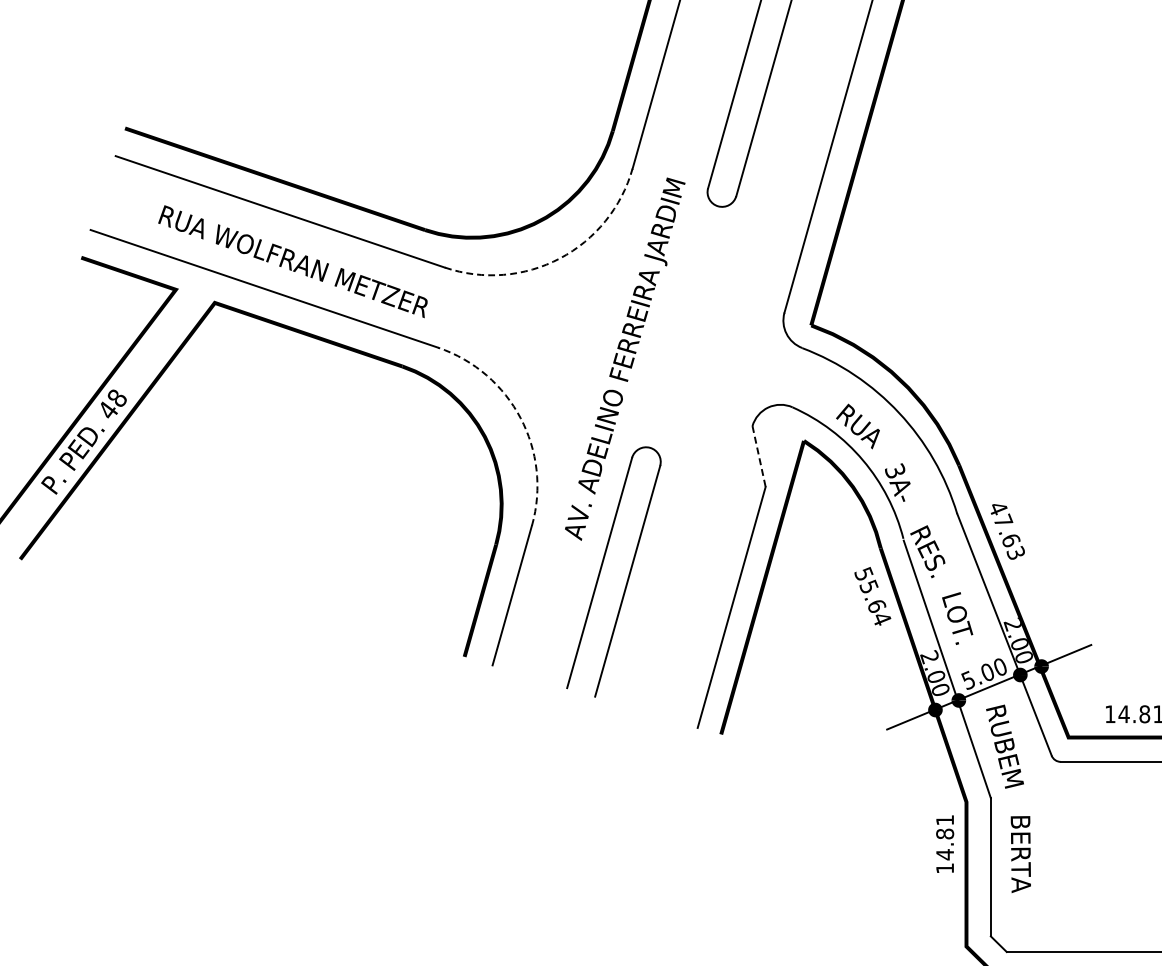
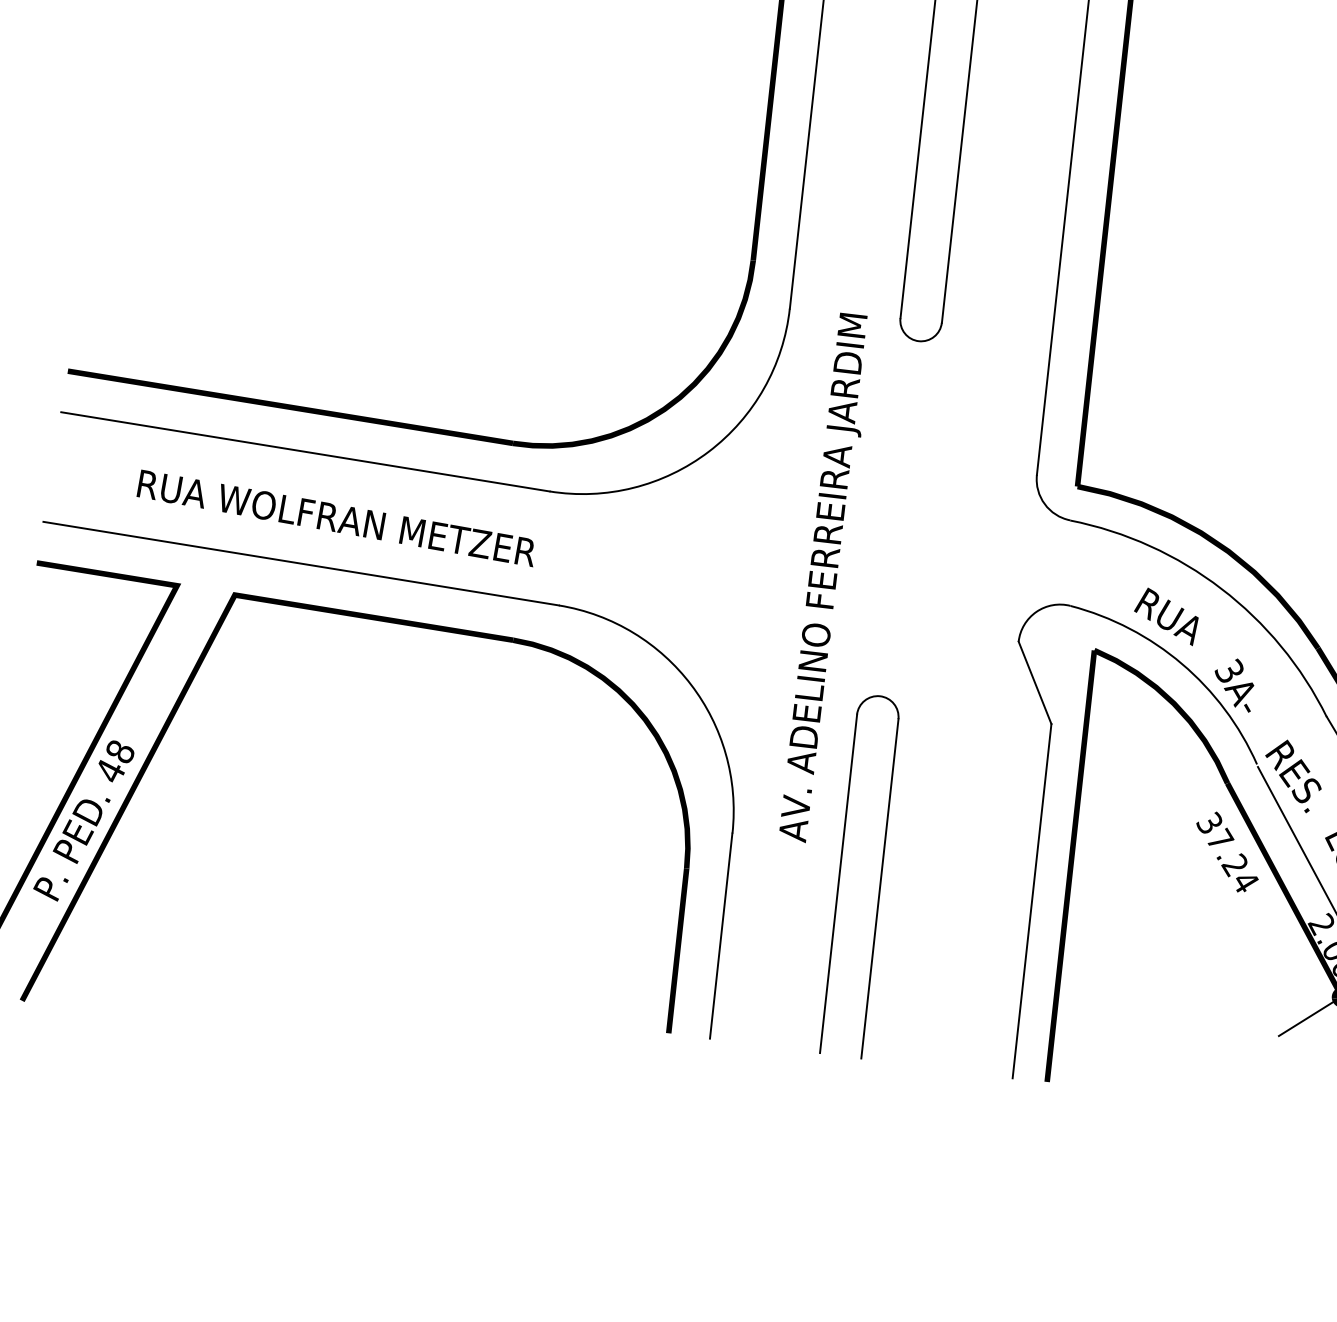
arc: (559, 258) -> (708, 451), dashed -> solid
arc: (520, 418) -> (691, 685), dashed -> solid
line: (759, 457) -> (1035, 684), dashed -> solid
text: (871, 590) -> (1224, 844), 55.64 -> 37.24

